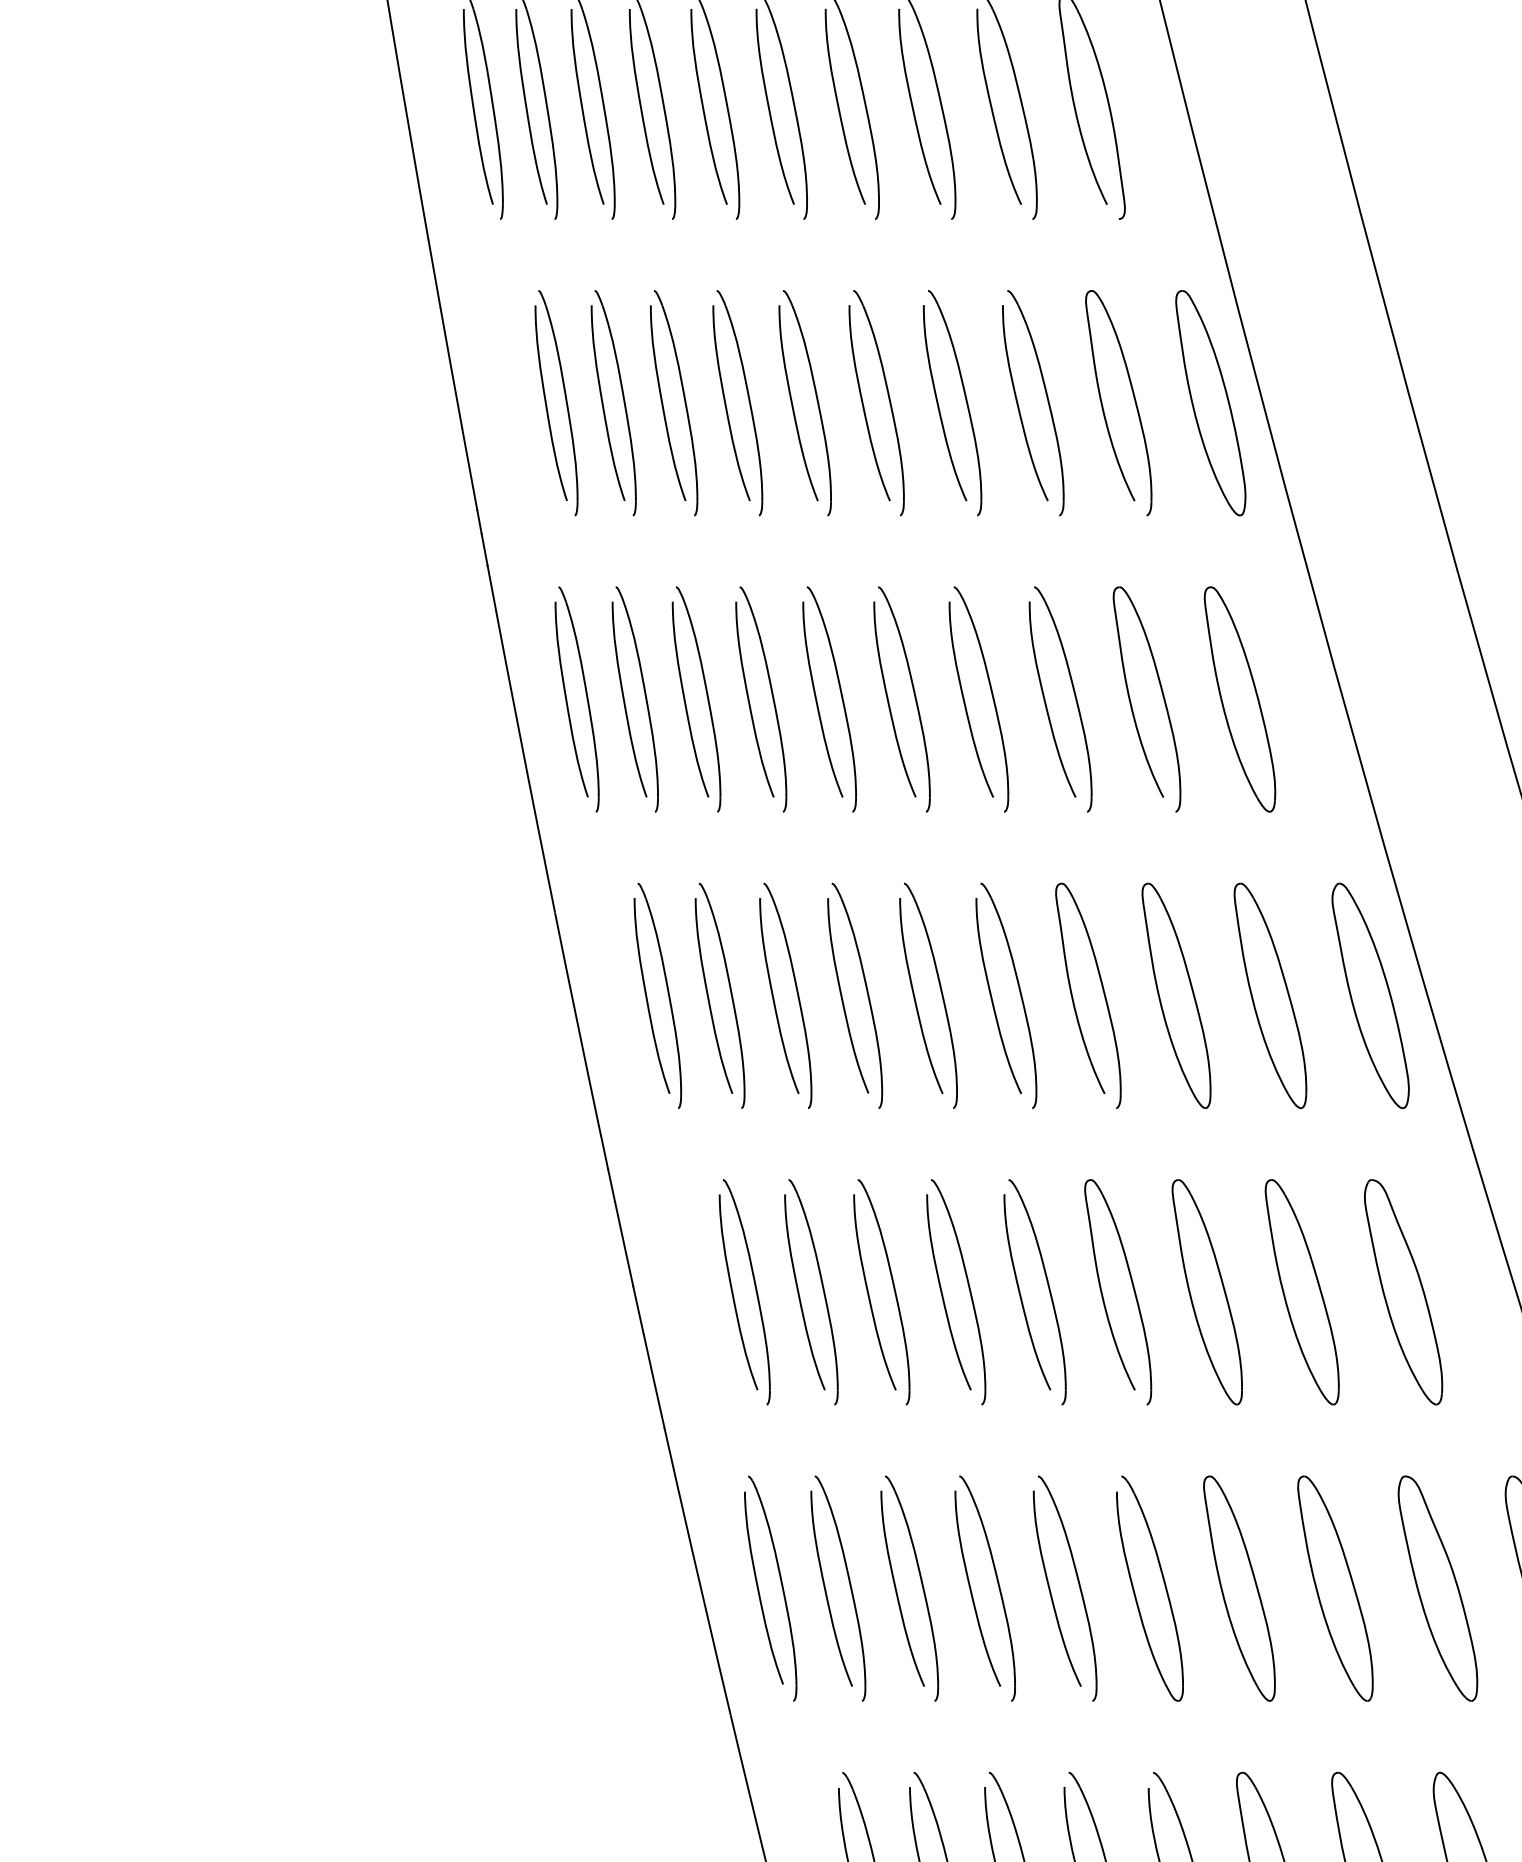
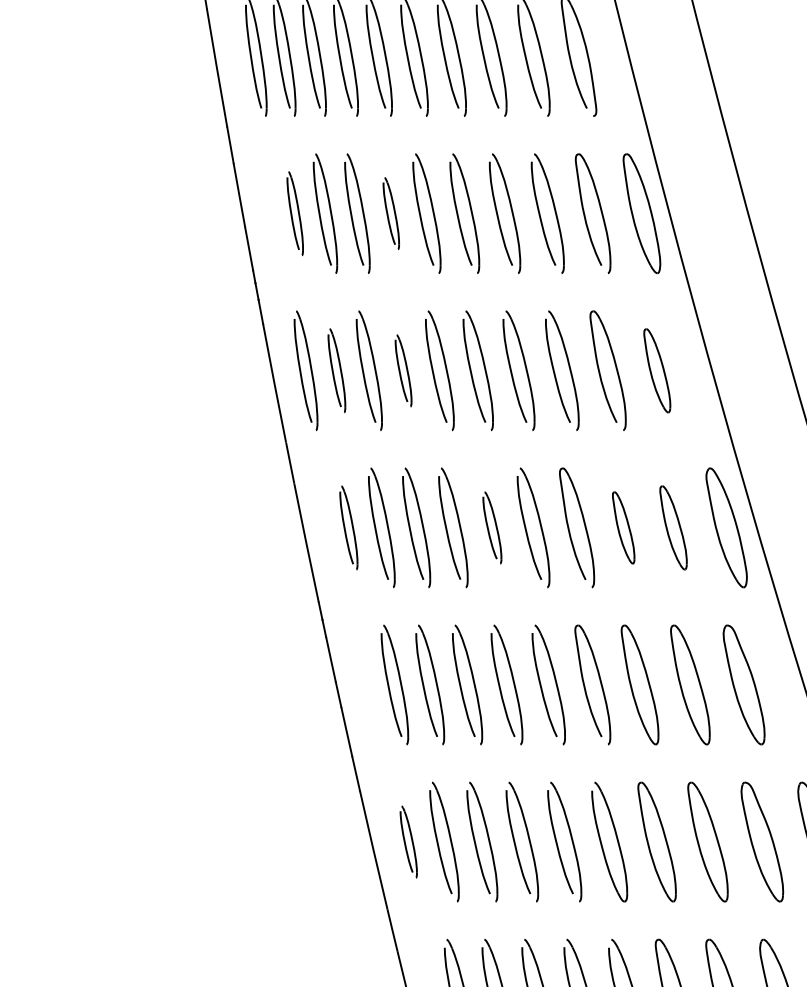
part: (557, 402) -> (295, 213), size x0.7
part: (738, 402) -> (391, 213), size x0.6
part: (634, 698) -> (336, 370), size x0.7
part: (761, 698) -> (403, 370), size x0.6
part: (1238, 698) -> (656, 370), size x0.7
part: (657, 995) -> (348, 527), size x0.7
part: (928, 995) -> (492, 527), size x0.6
part: (1176, 995) -> (623, 527), size x0.6
part: (1270, 995) -> (673, 527), size x0.7
part: (770, 1587) -> (408, 841), size x0.6

